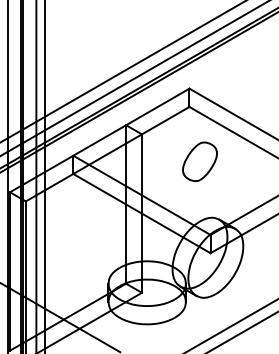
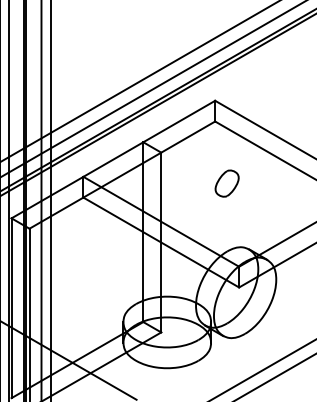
part: (199, 161) -> (226, 183), size x0.6

